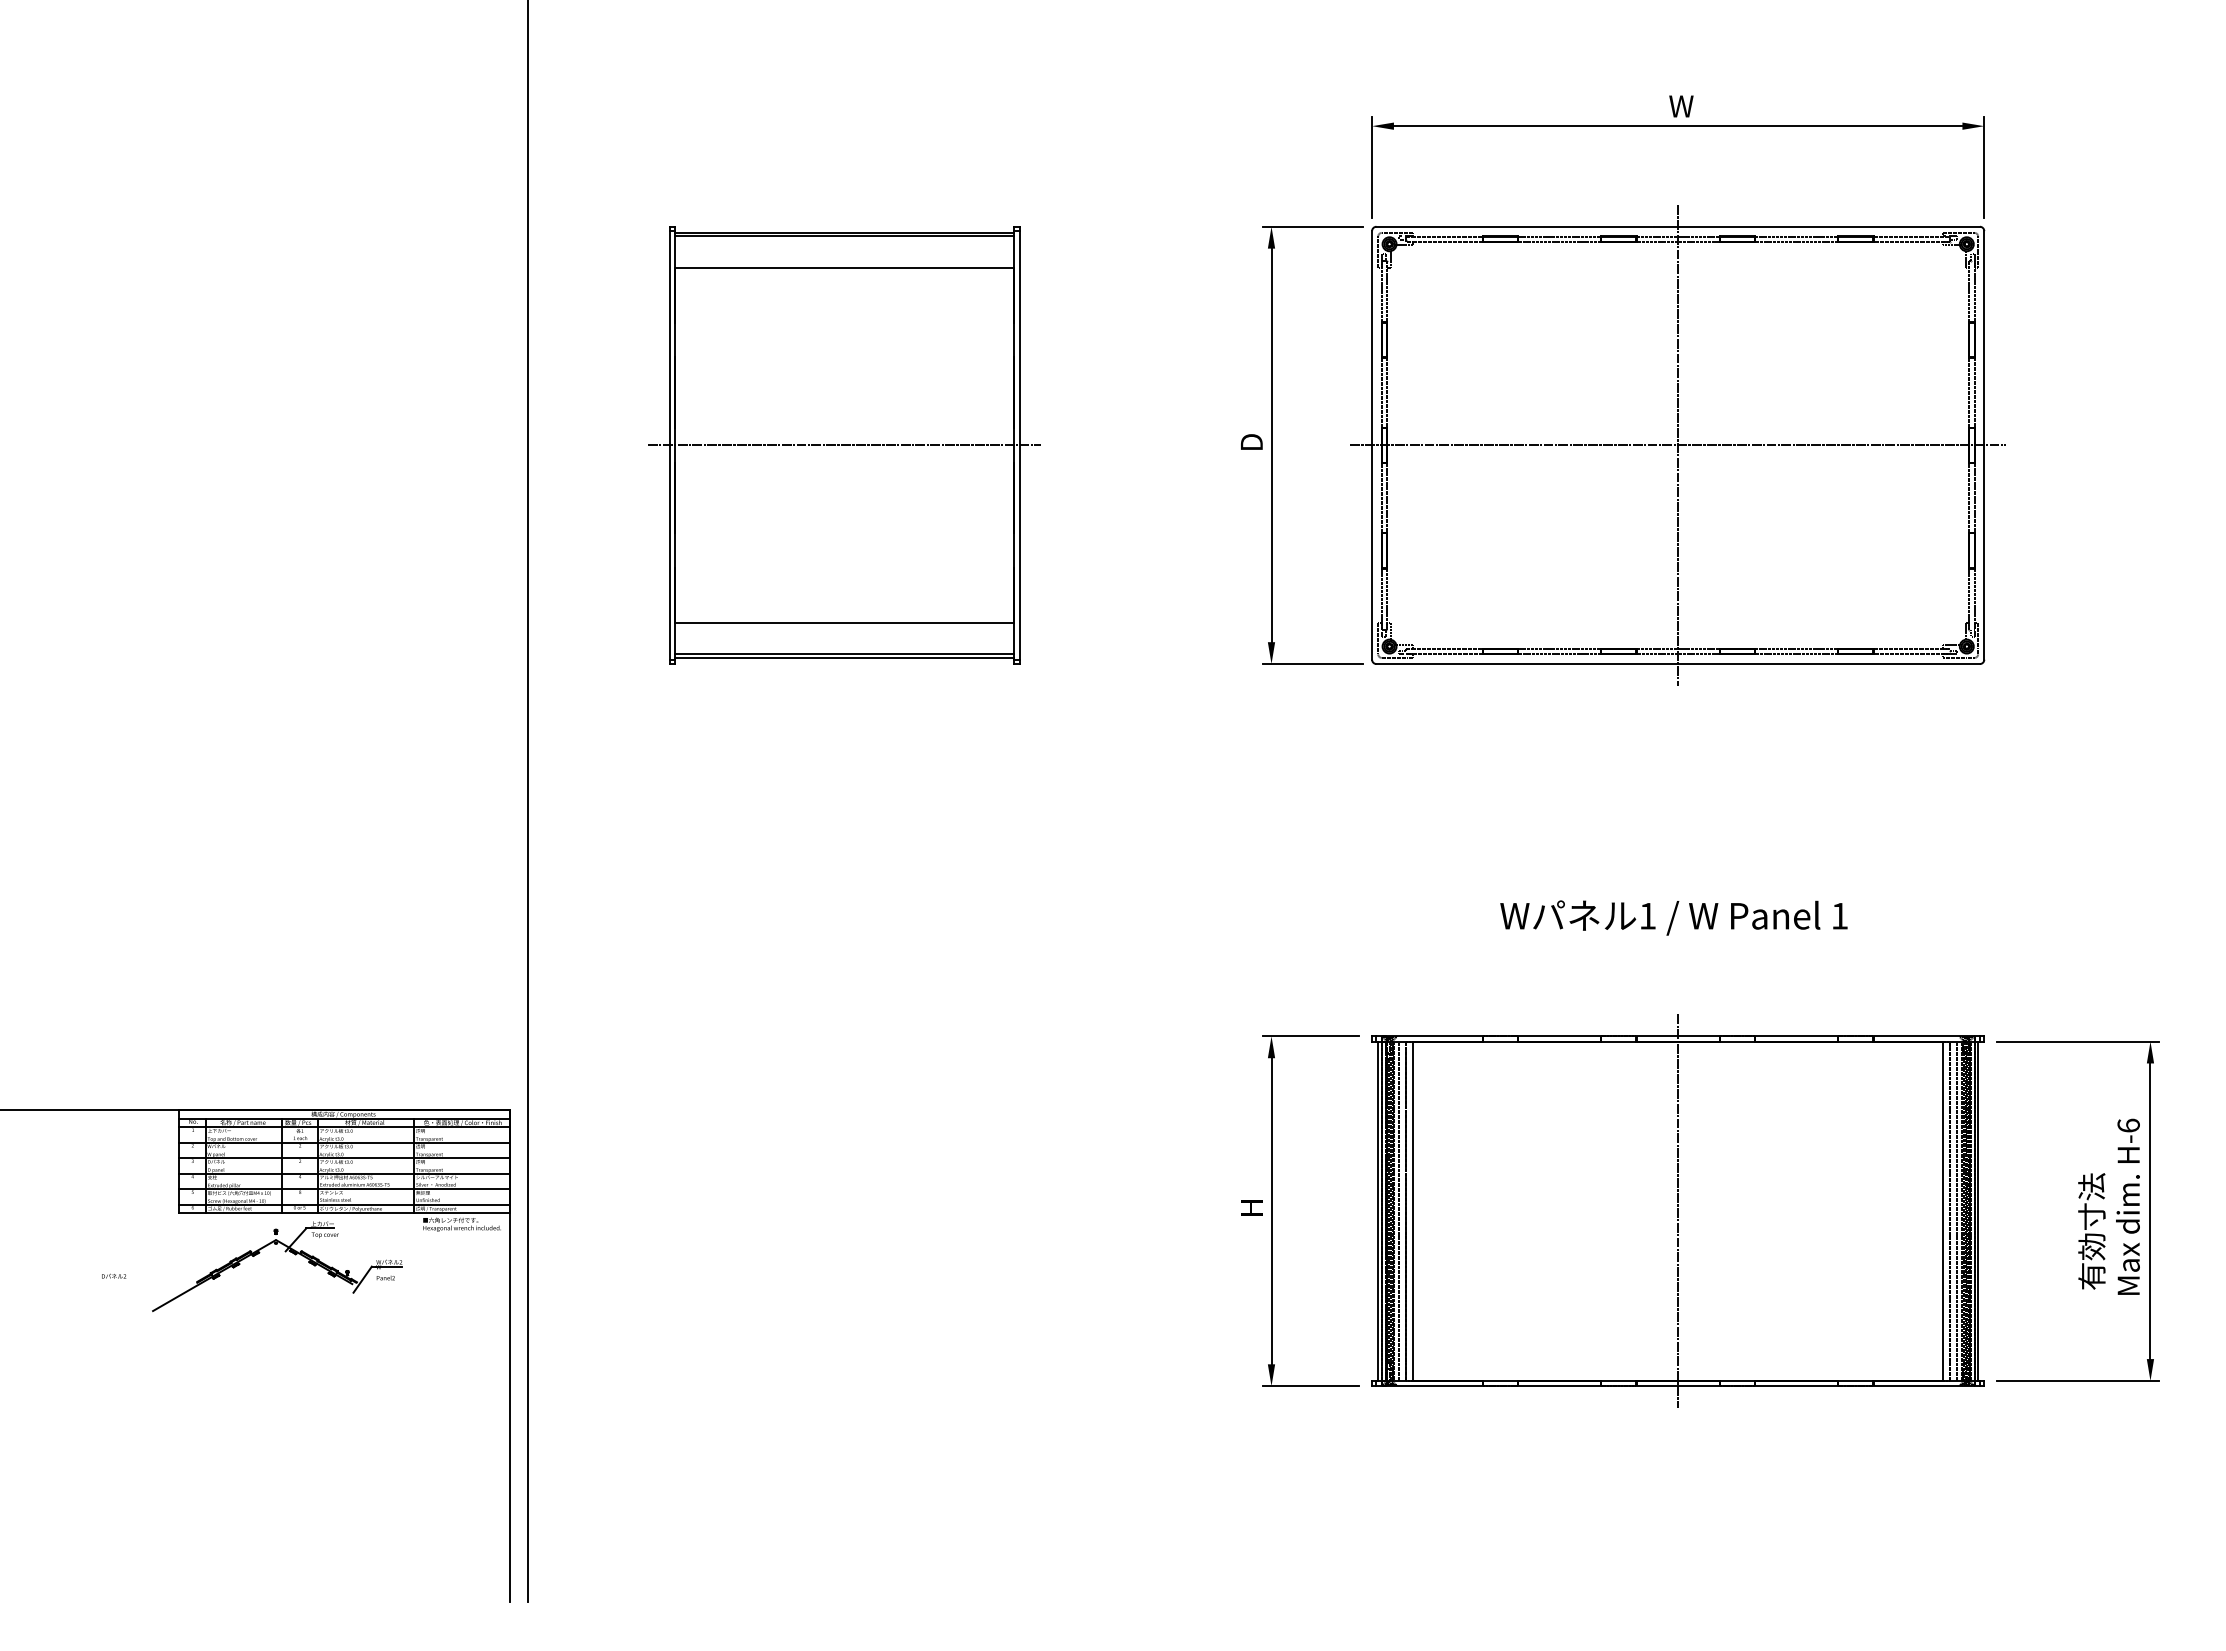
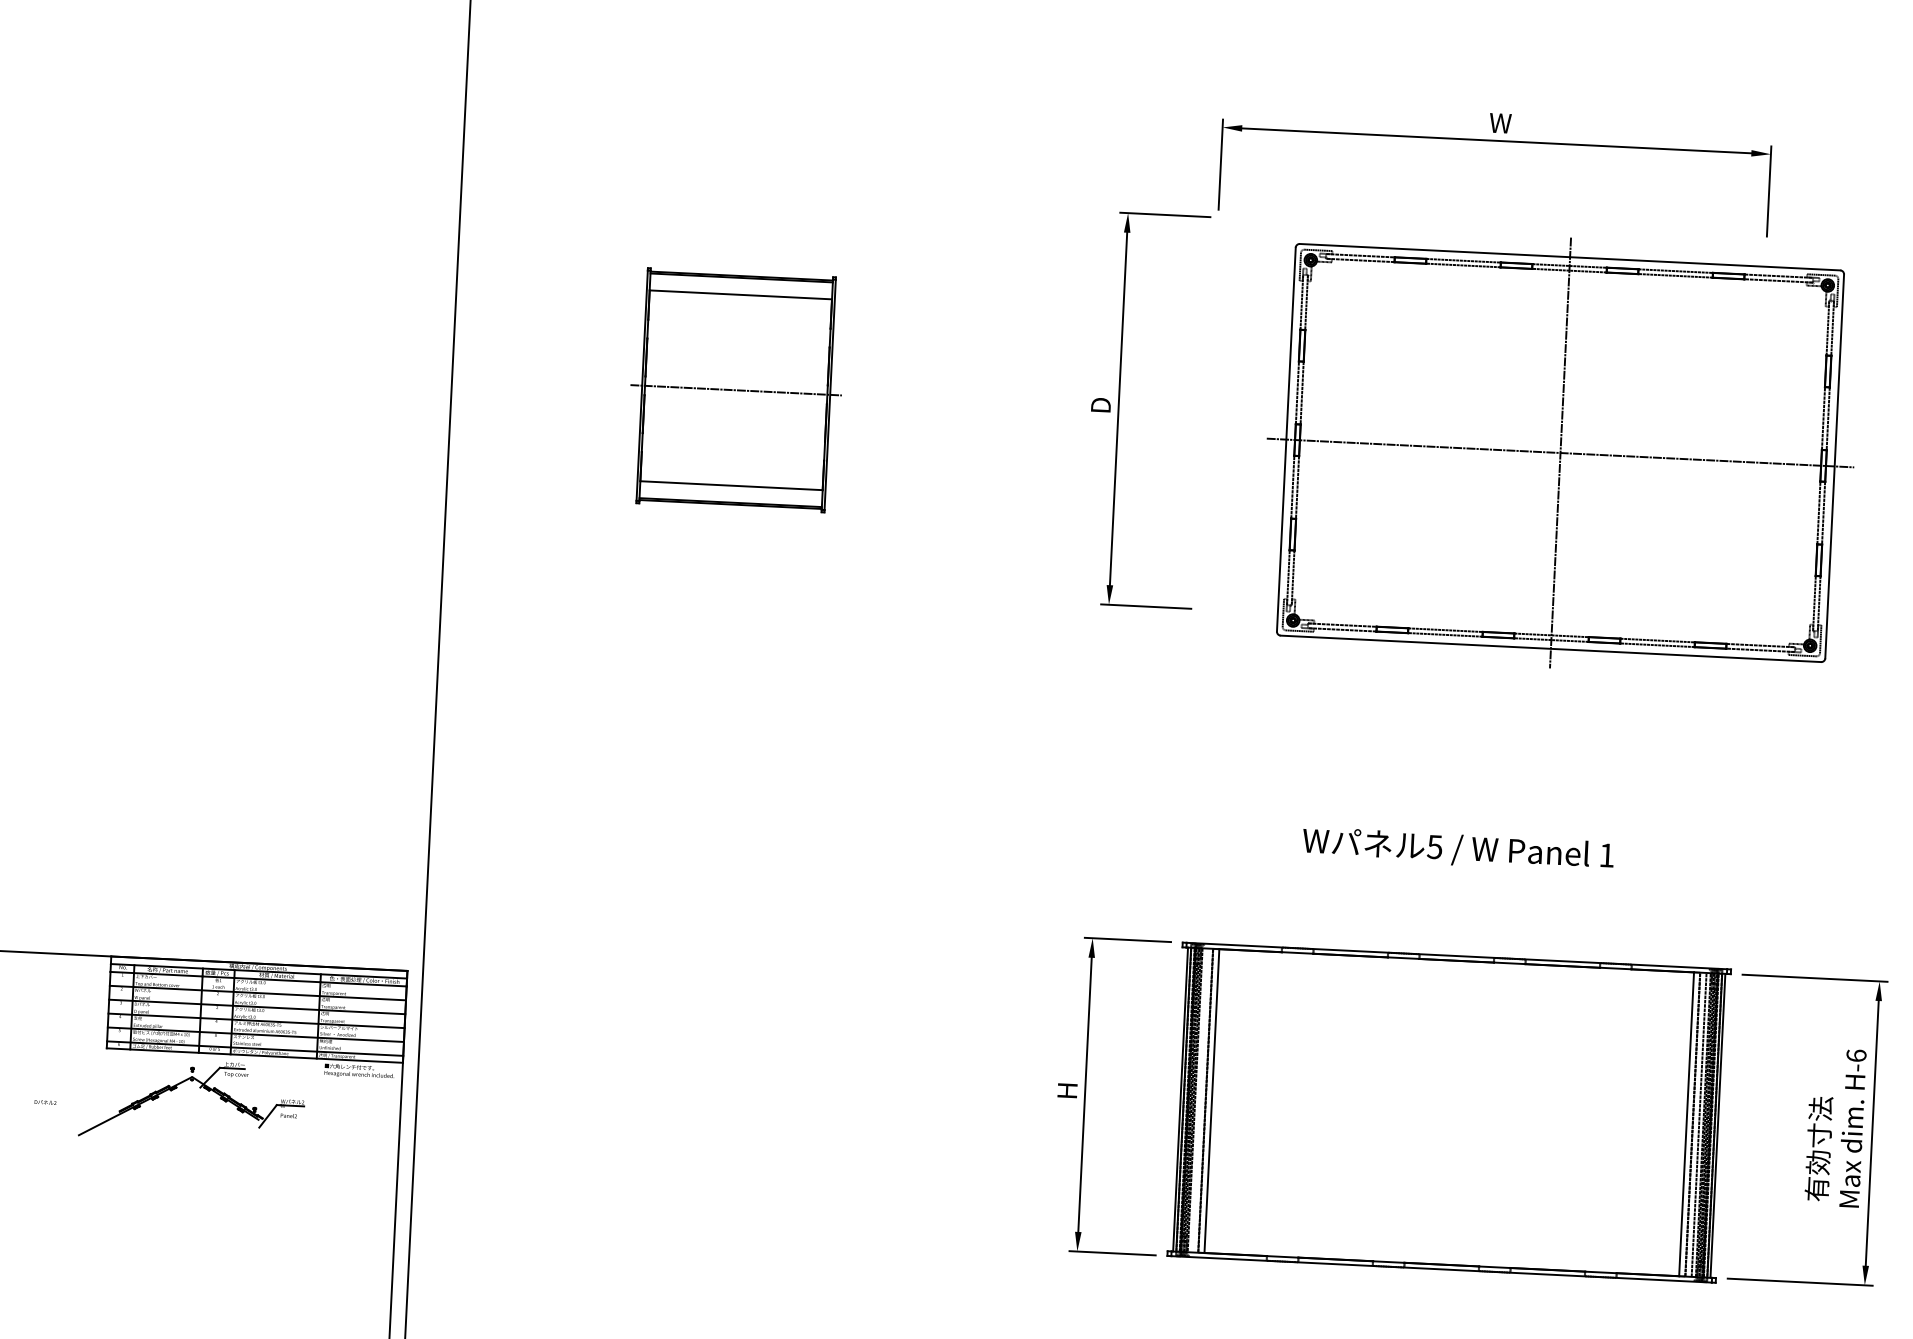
part: (844, 445) -> (736, 390), size x0.6
part: (1677, 445) -> (1559, 453), moved
text: (1647, 916) -> (1434, 847), 1 -> 5
line: (1399, 1210) -> (1199, 1099), removed
line: (1678, 1211) -> (1449, 1112), removed

